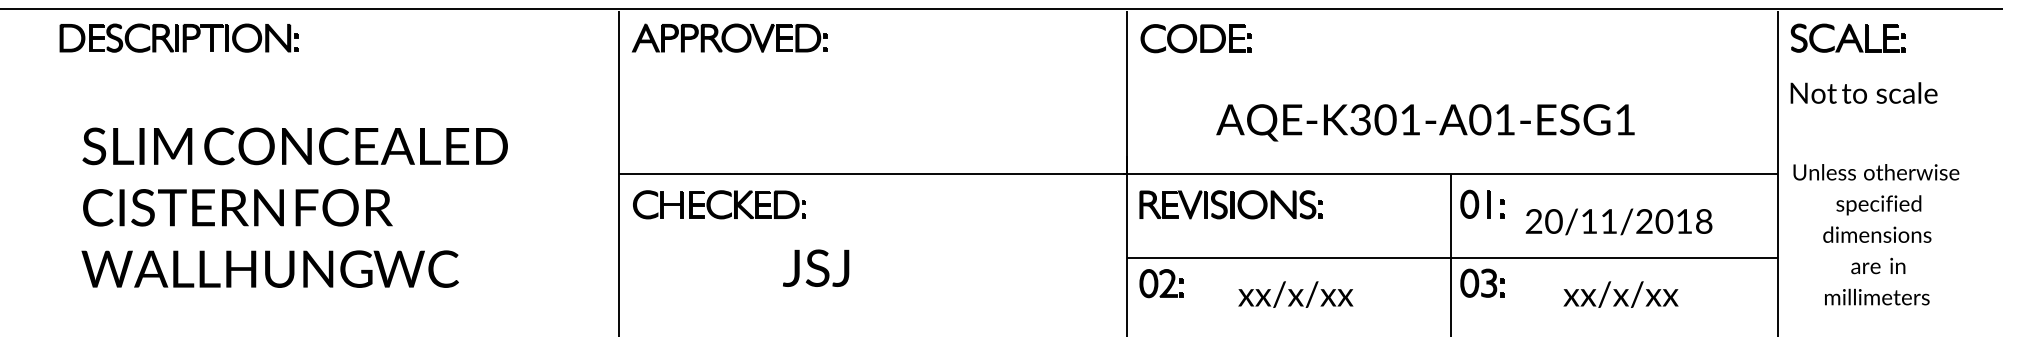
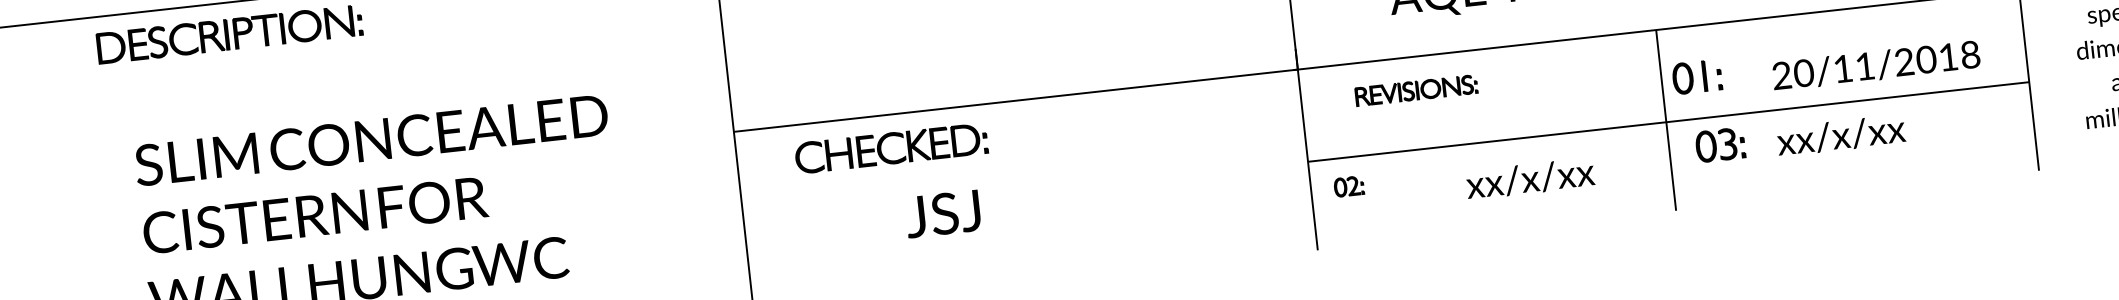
part: (711, 200) -> (881, 144), moved
part: (1482, 203) -> (1697, 76), moved
part: (1230, 204) -> (1415, 90), size x0.6
text: (1618, 221) -> (1875, 65), moved
text: (816, 267) -> (943, 213), moved
part: (1482, 282) -> (1720, 144), moved
part: (1161, 283) -> (1348, 186), size x0.6
text: (1295, 294) -> (1529, 178), moved
text: (1620, 294) -> (1840, 135), moved

